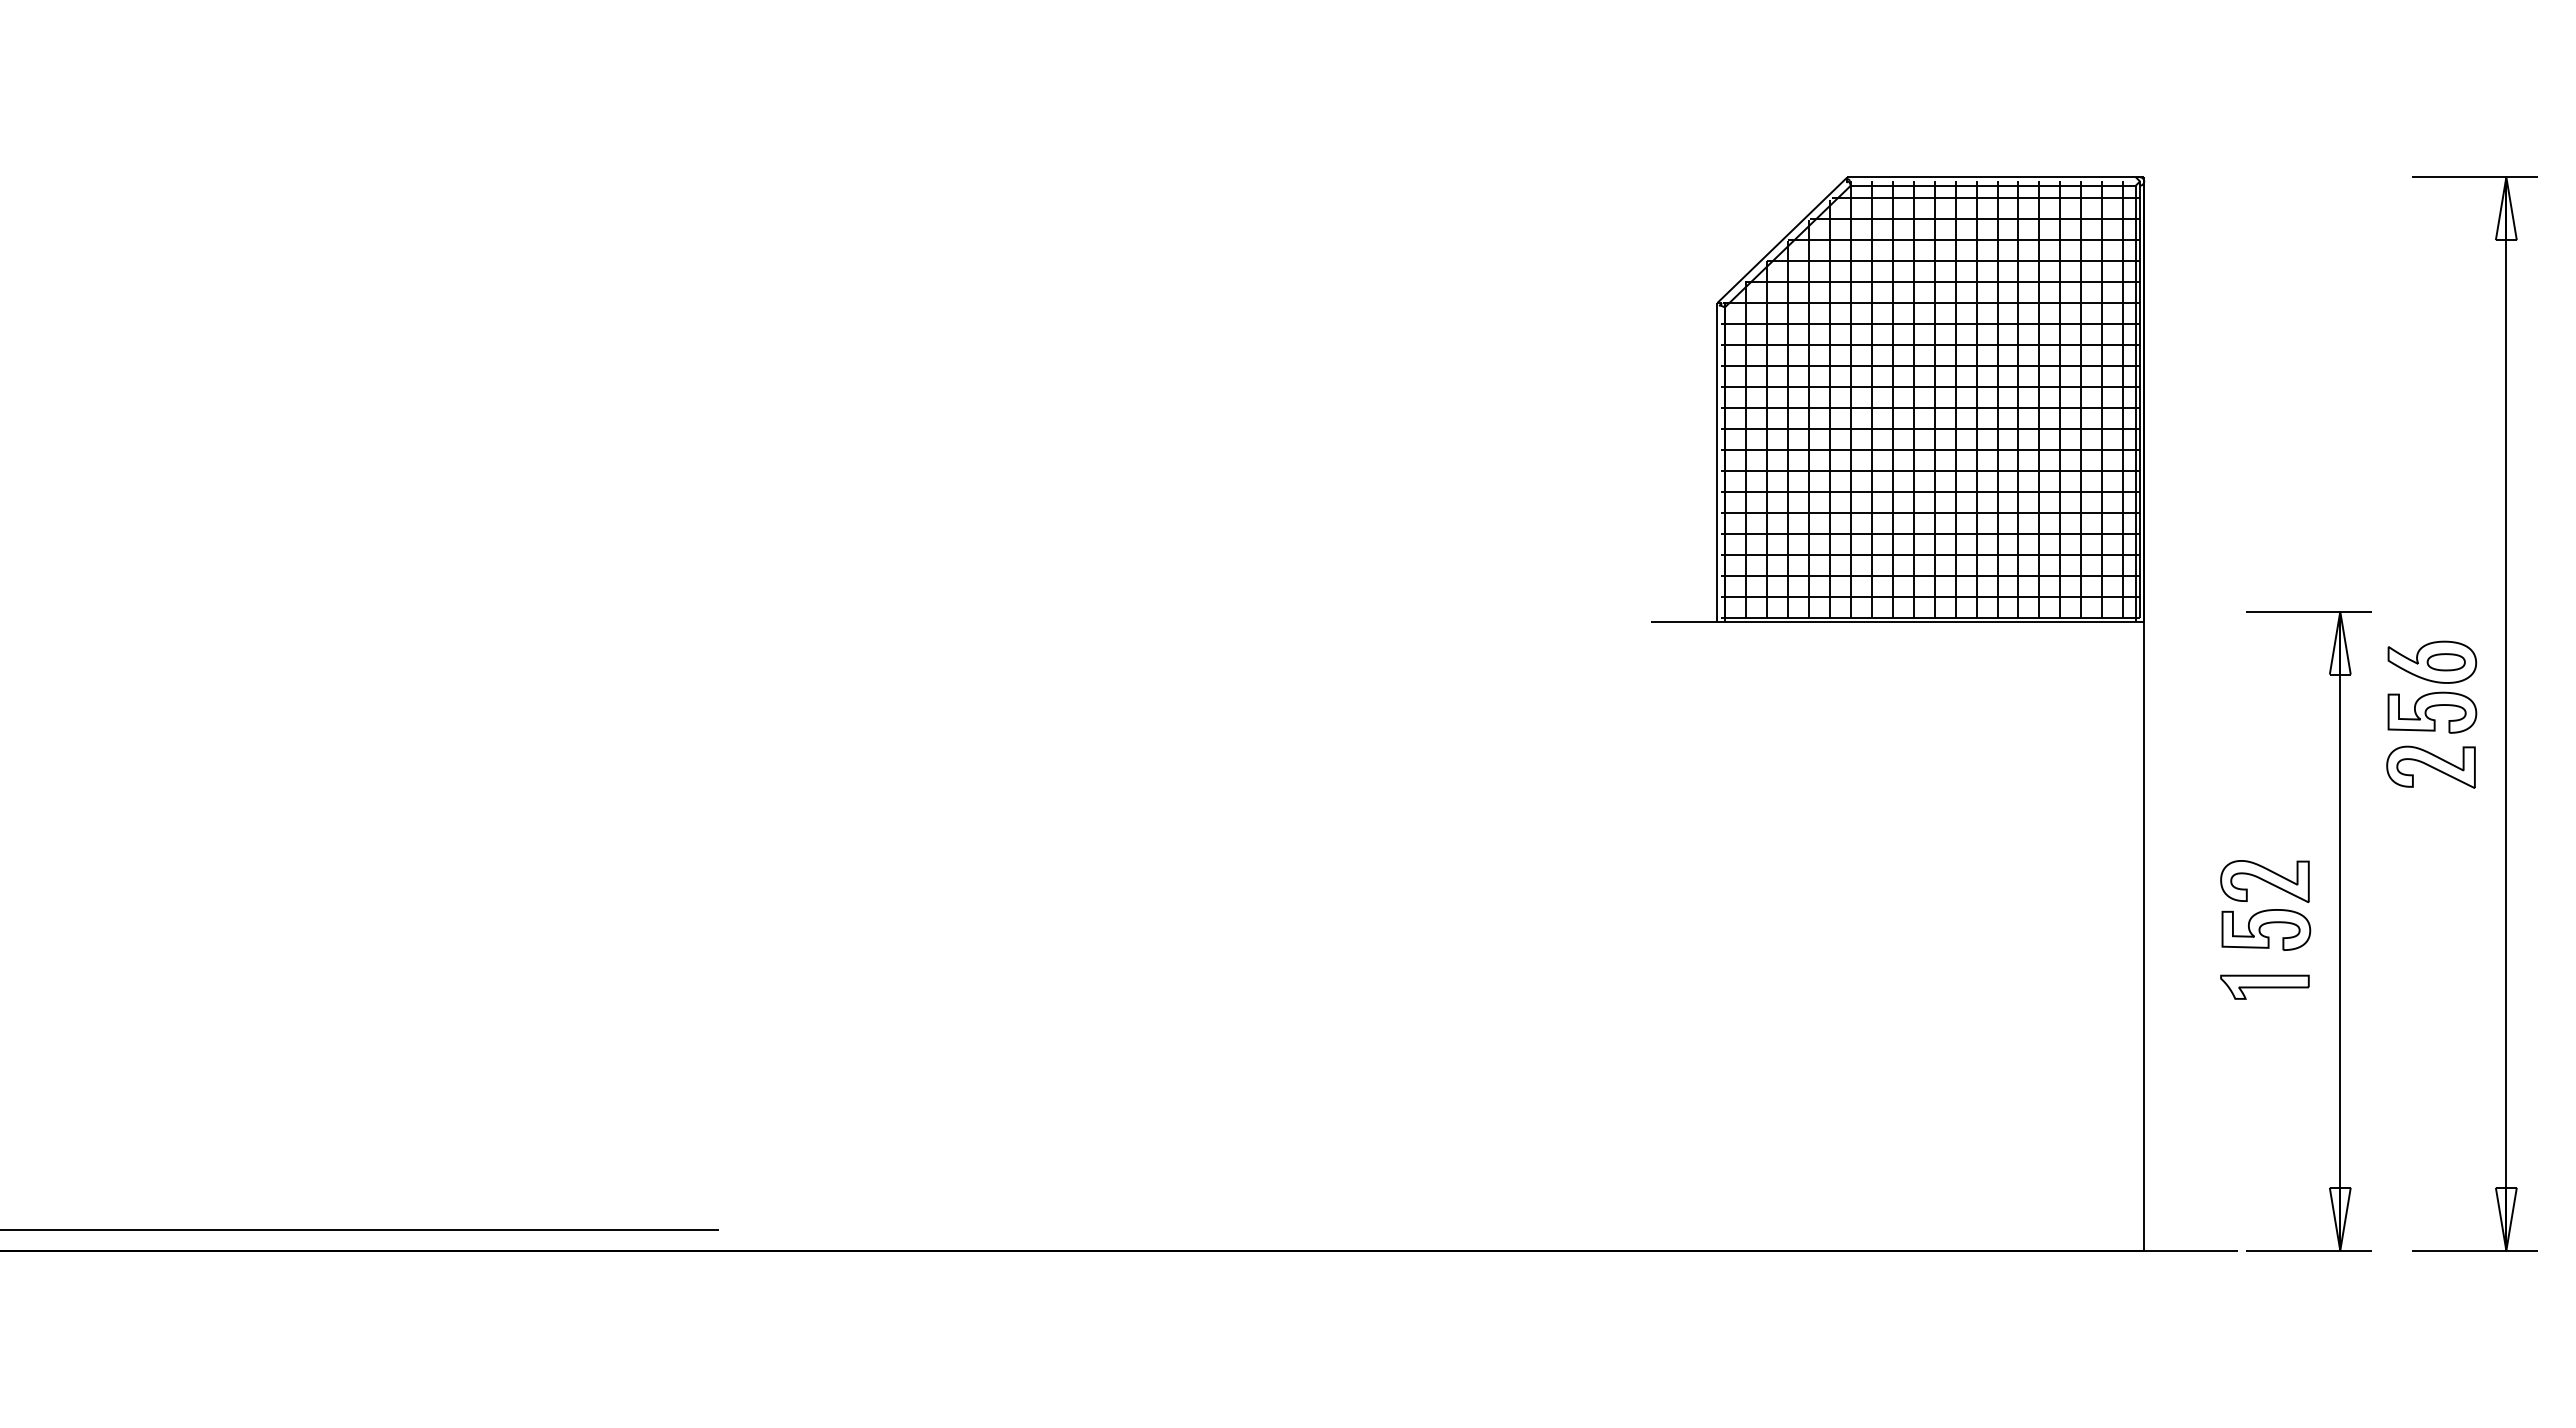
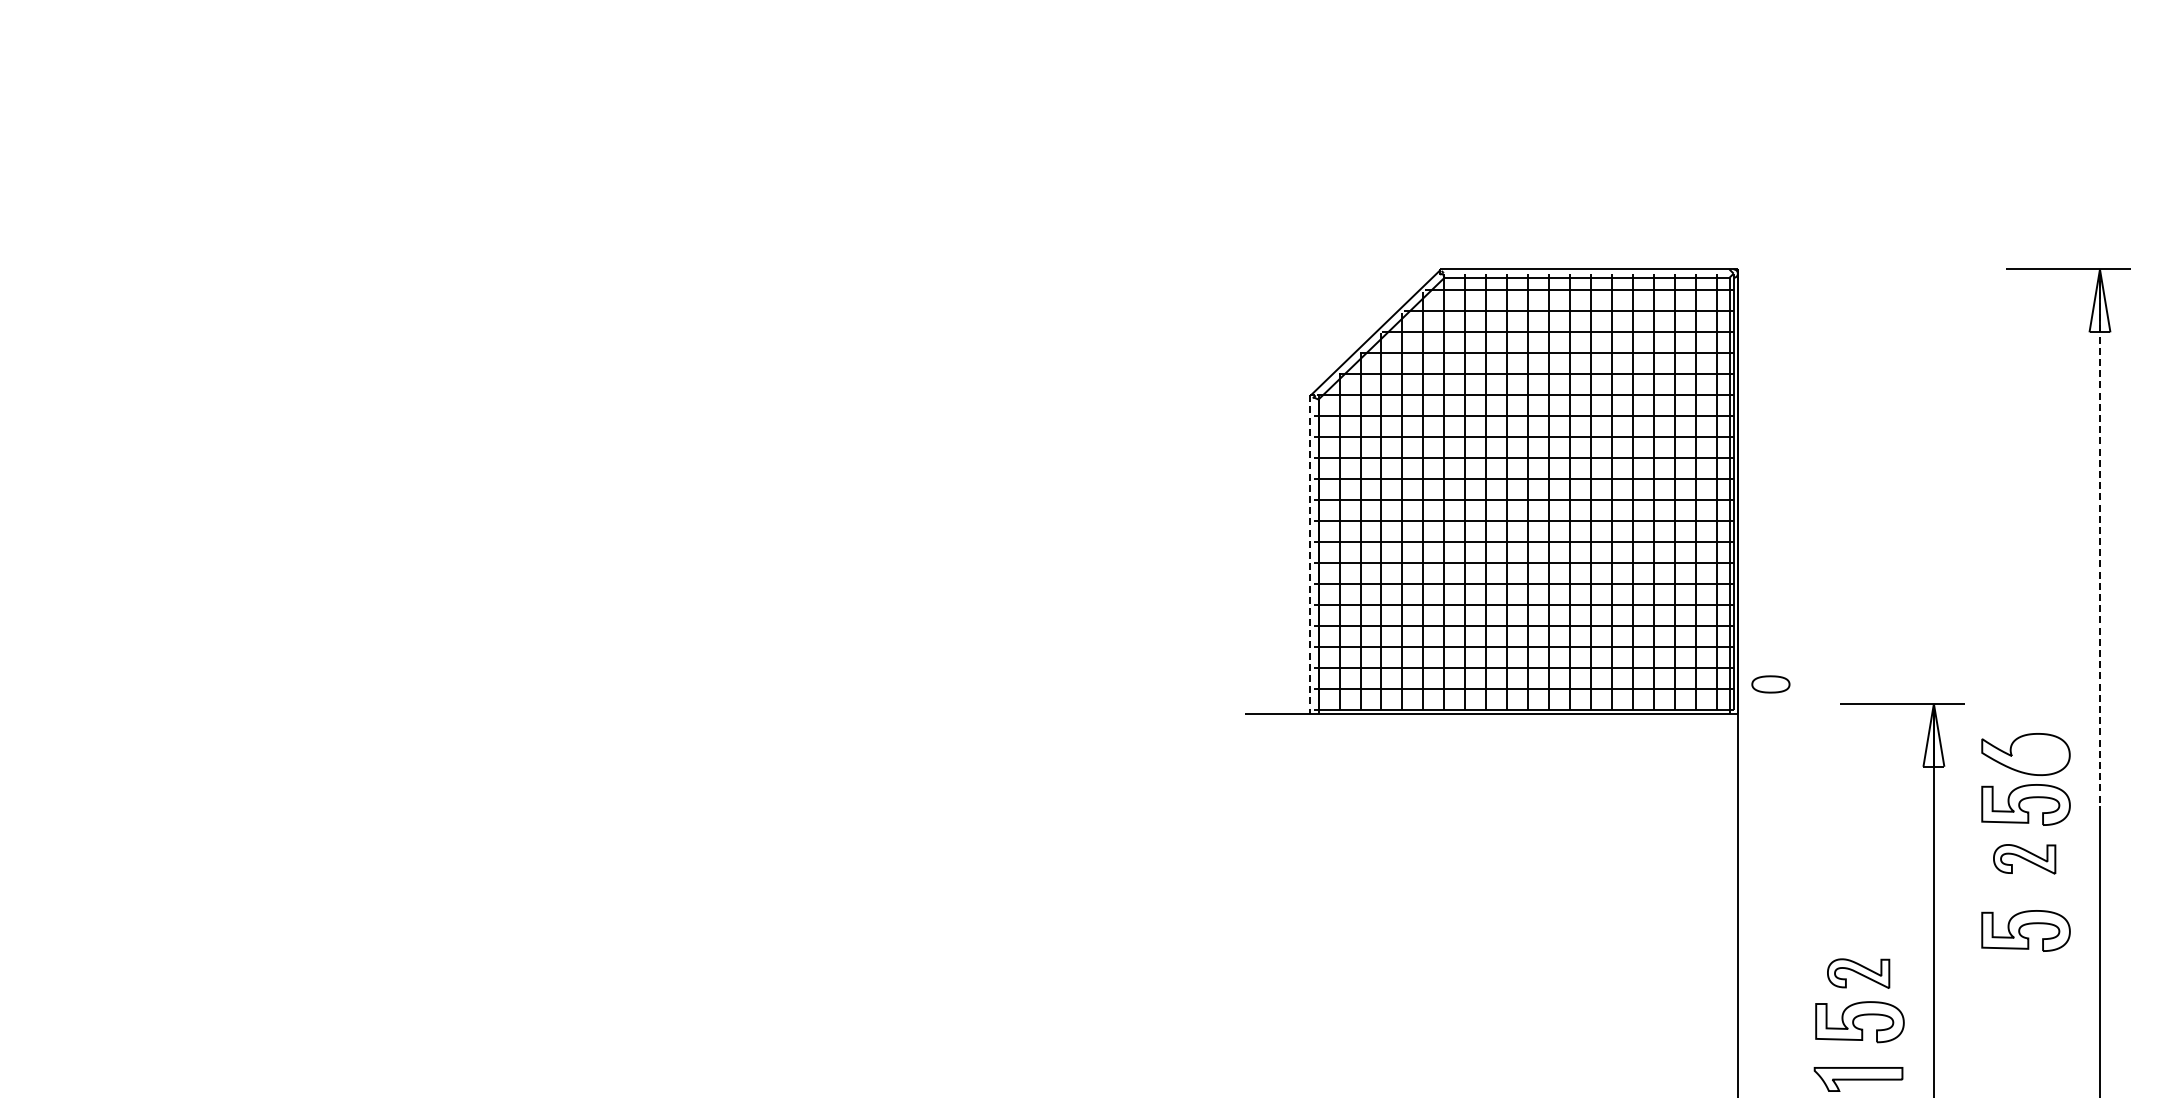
line: (2506, 446) -> (2100, 538), solid -> dashed
line: (1716, 462) -> (1310, 554), solid -> dashed
part: (2445, 662) -> (1770, 684), moved
part: (2430, 766) -> (2024, 858), size x0.7
part: (2432, 838) -> (2026, 930), added
part: (2264, 881) -> (1858, 973), size x0.7

